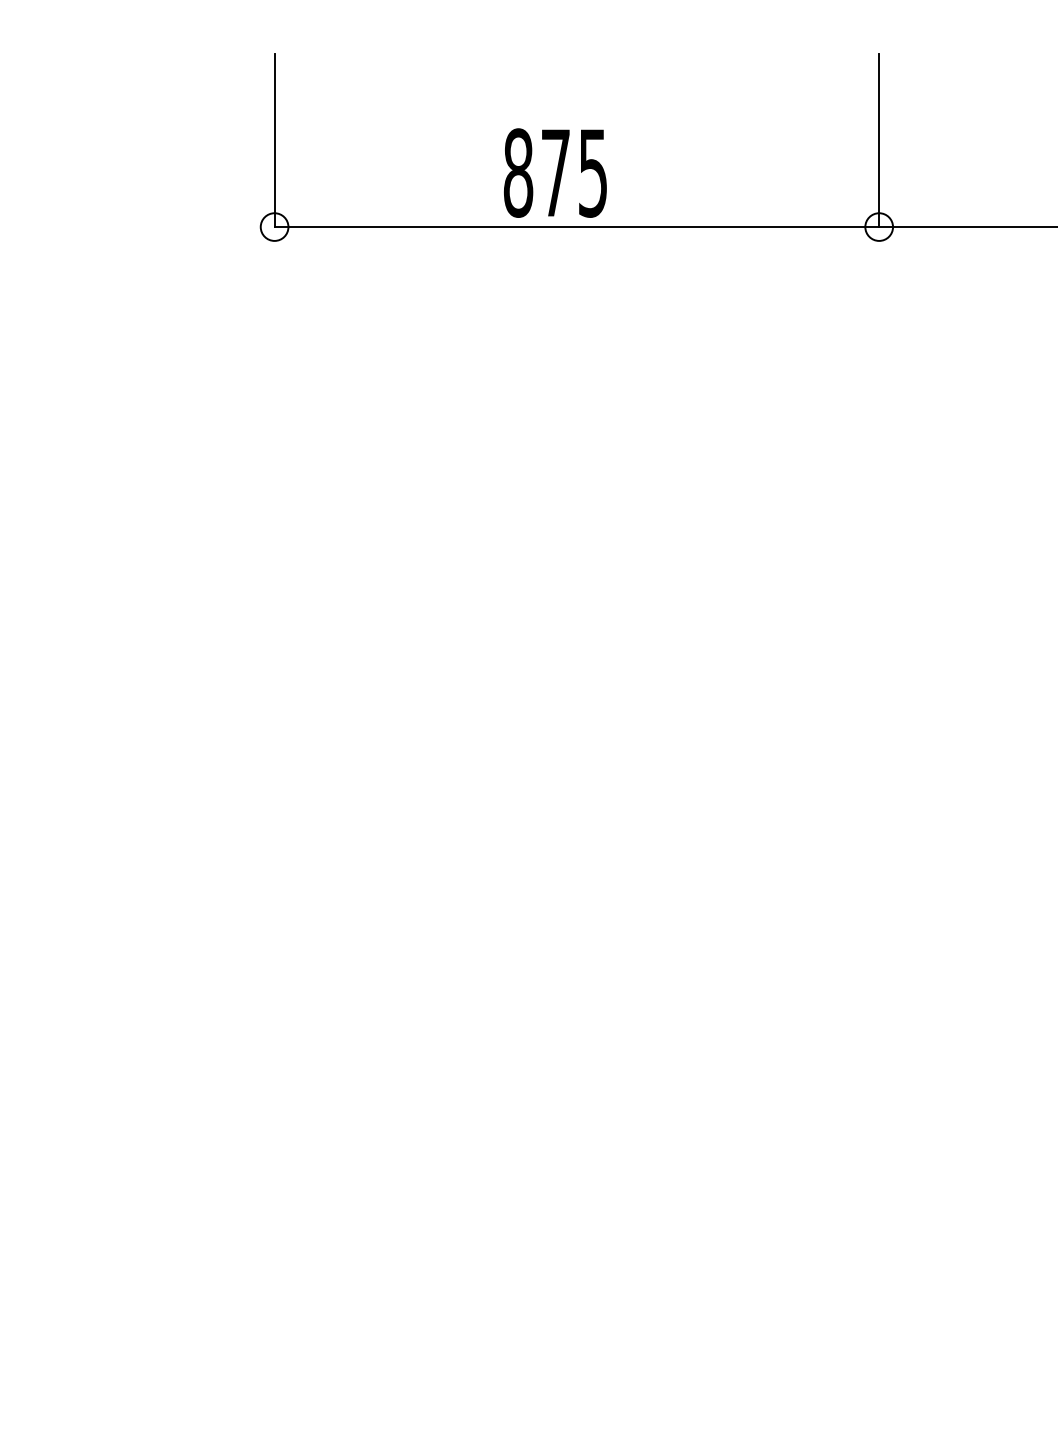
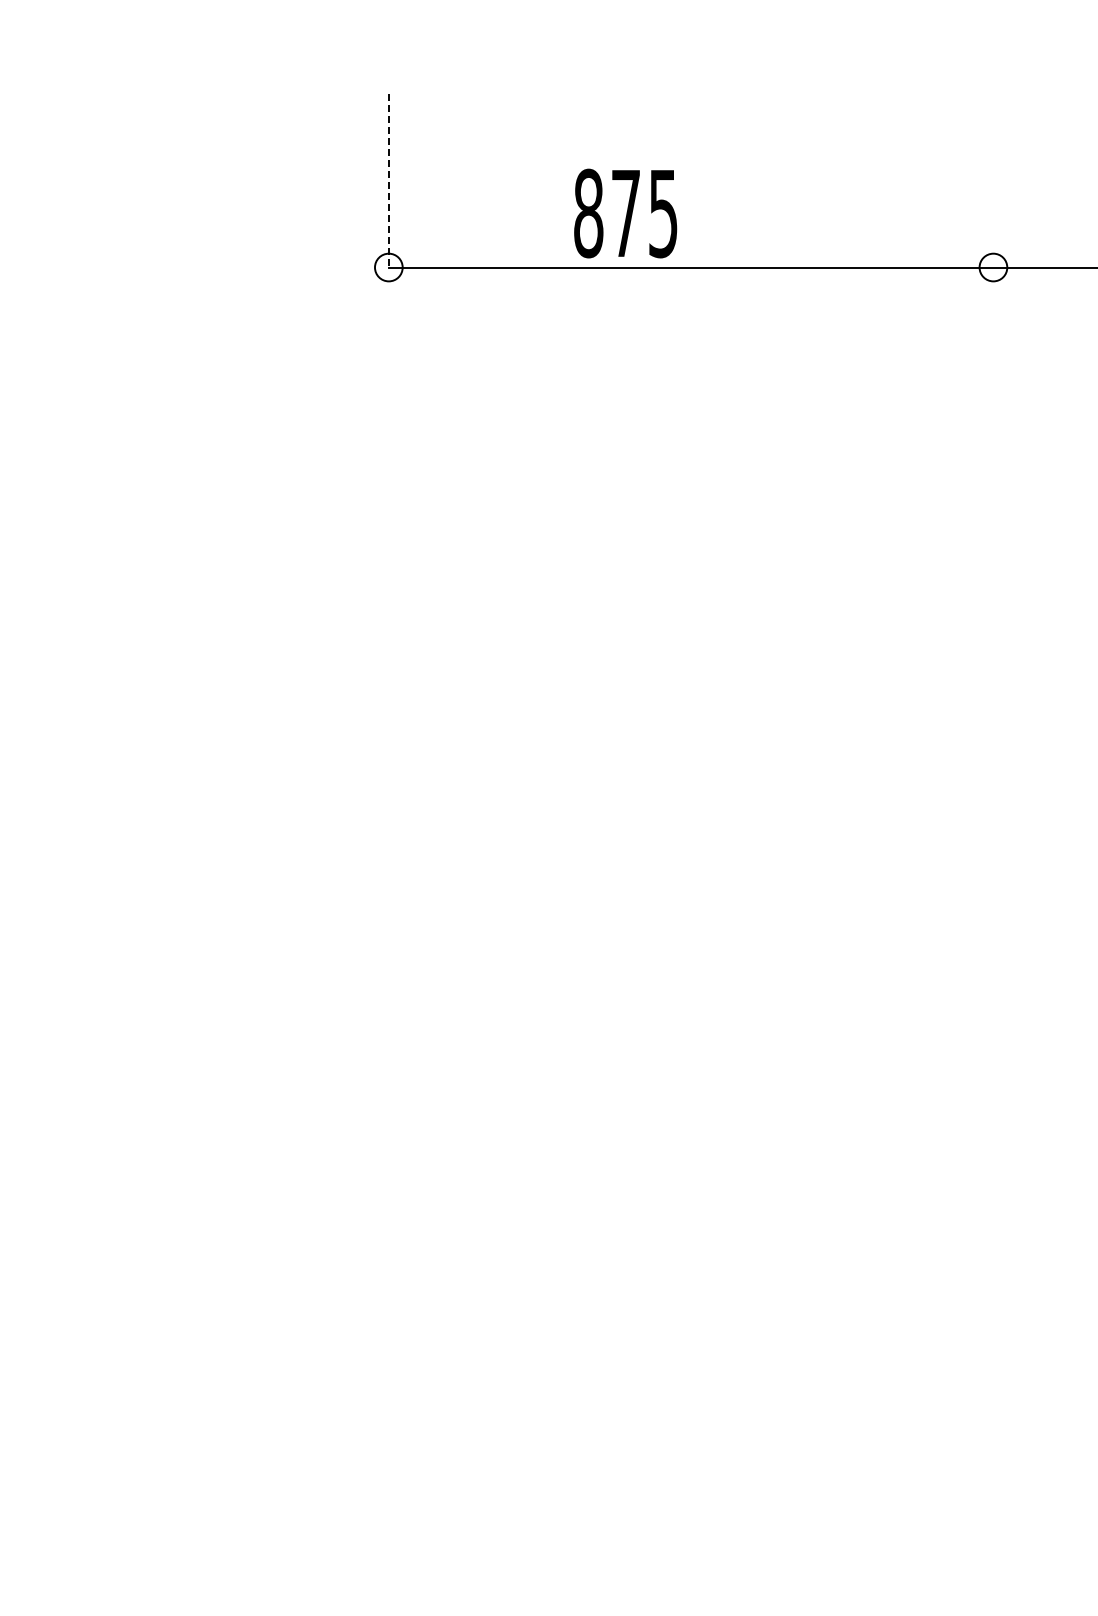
line: (274, 140) -> (388, 180), solid -> dashed
line: (879, 140) -> (993, 180), removed
text: (555, 173) -> (625, 213), moved

